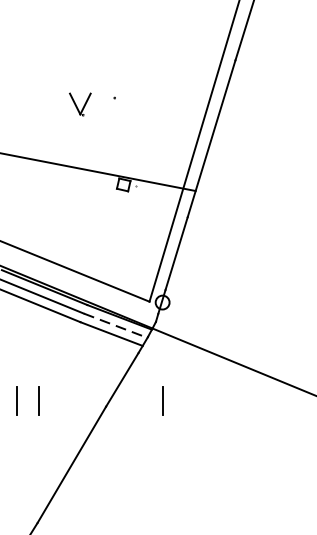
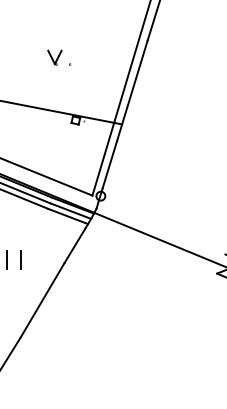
part: (79, 104) -> (54, 57), moved
line: (115, 326) -> (70, 211), dashed -> solid
line: (162, 400) -> (100, 259), removed

